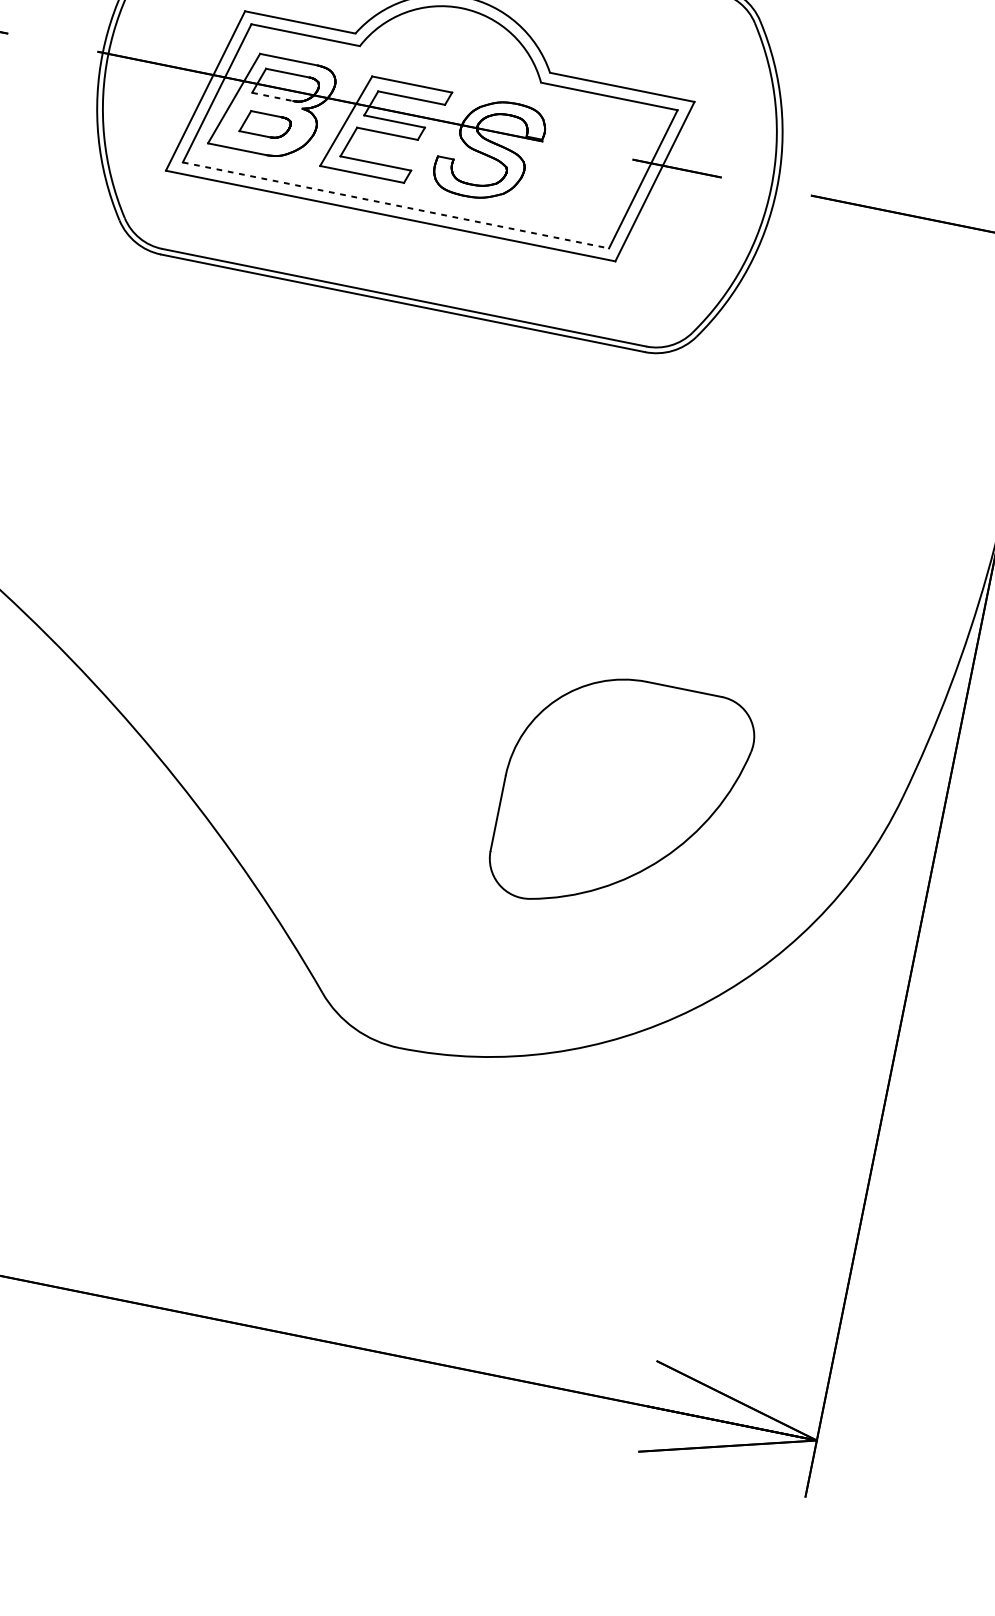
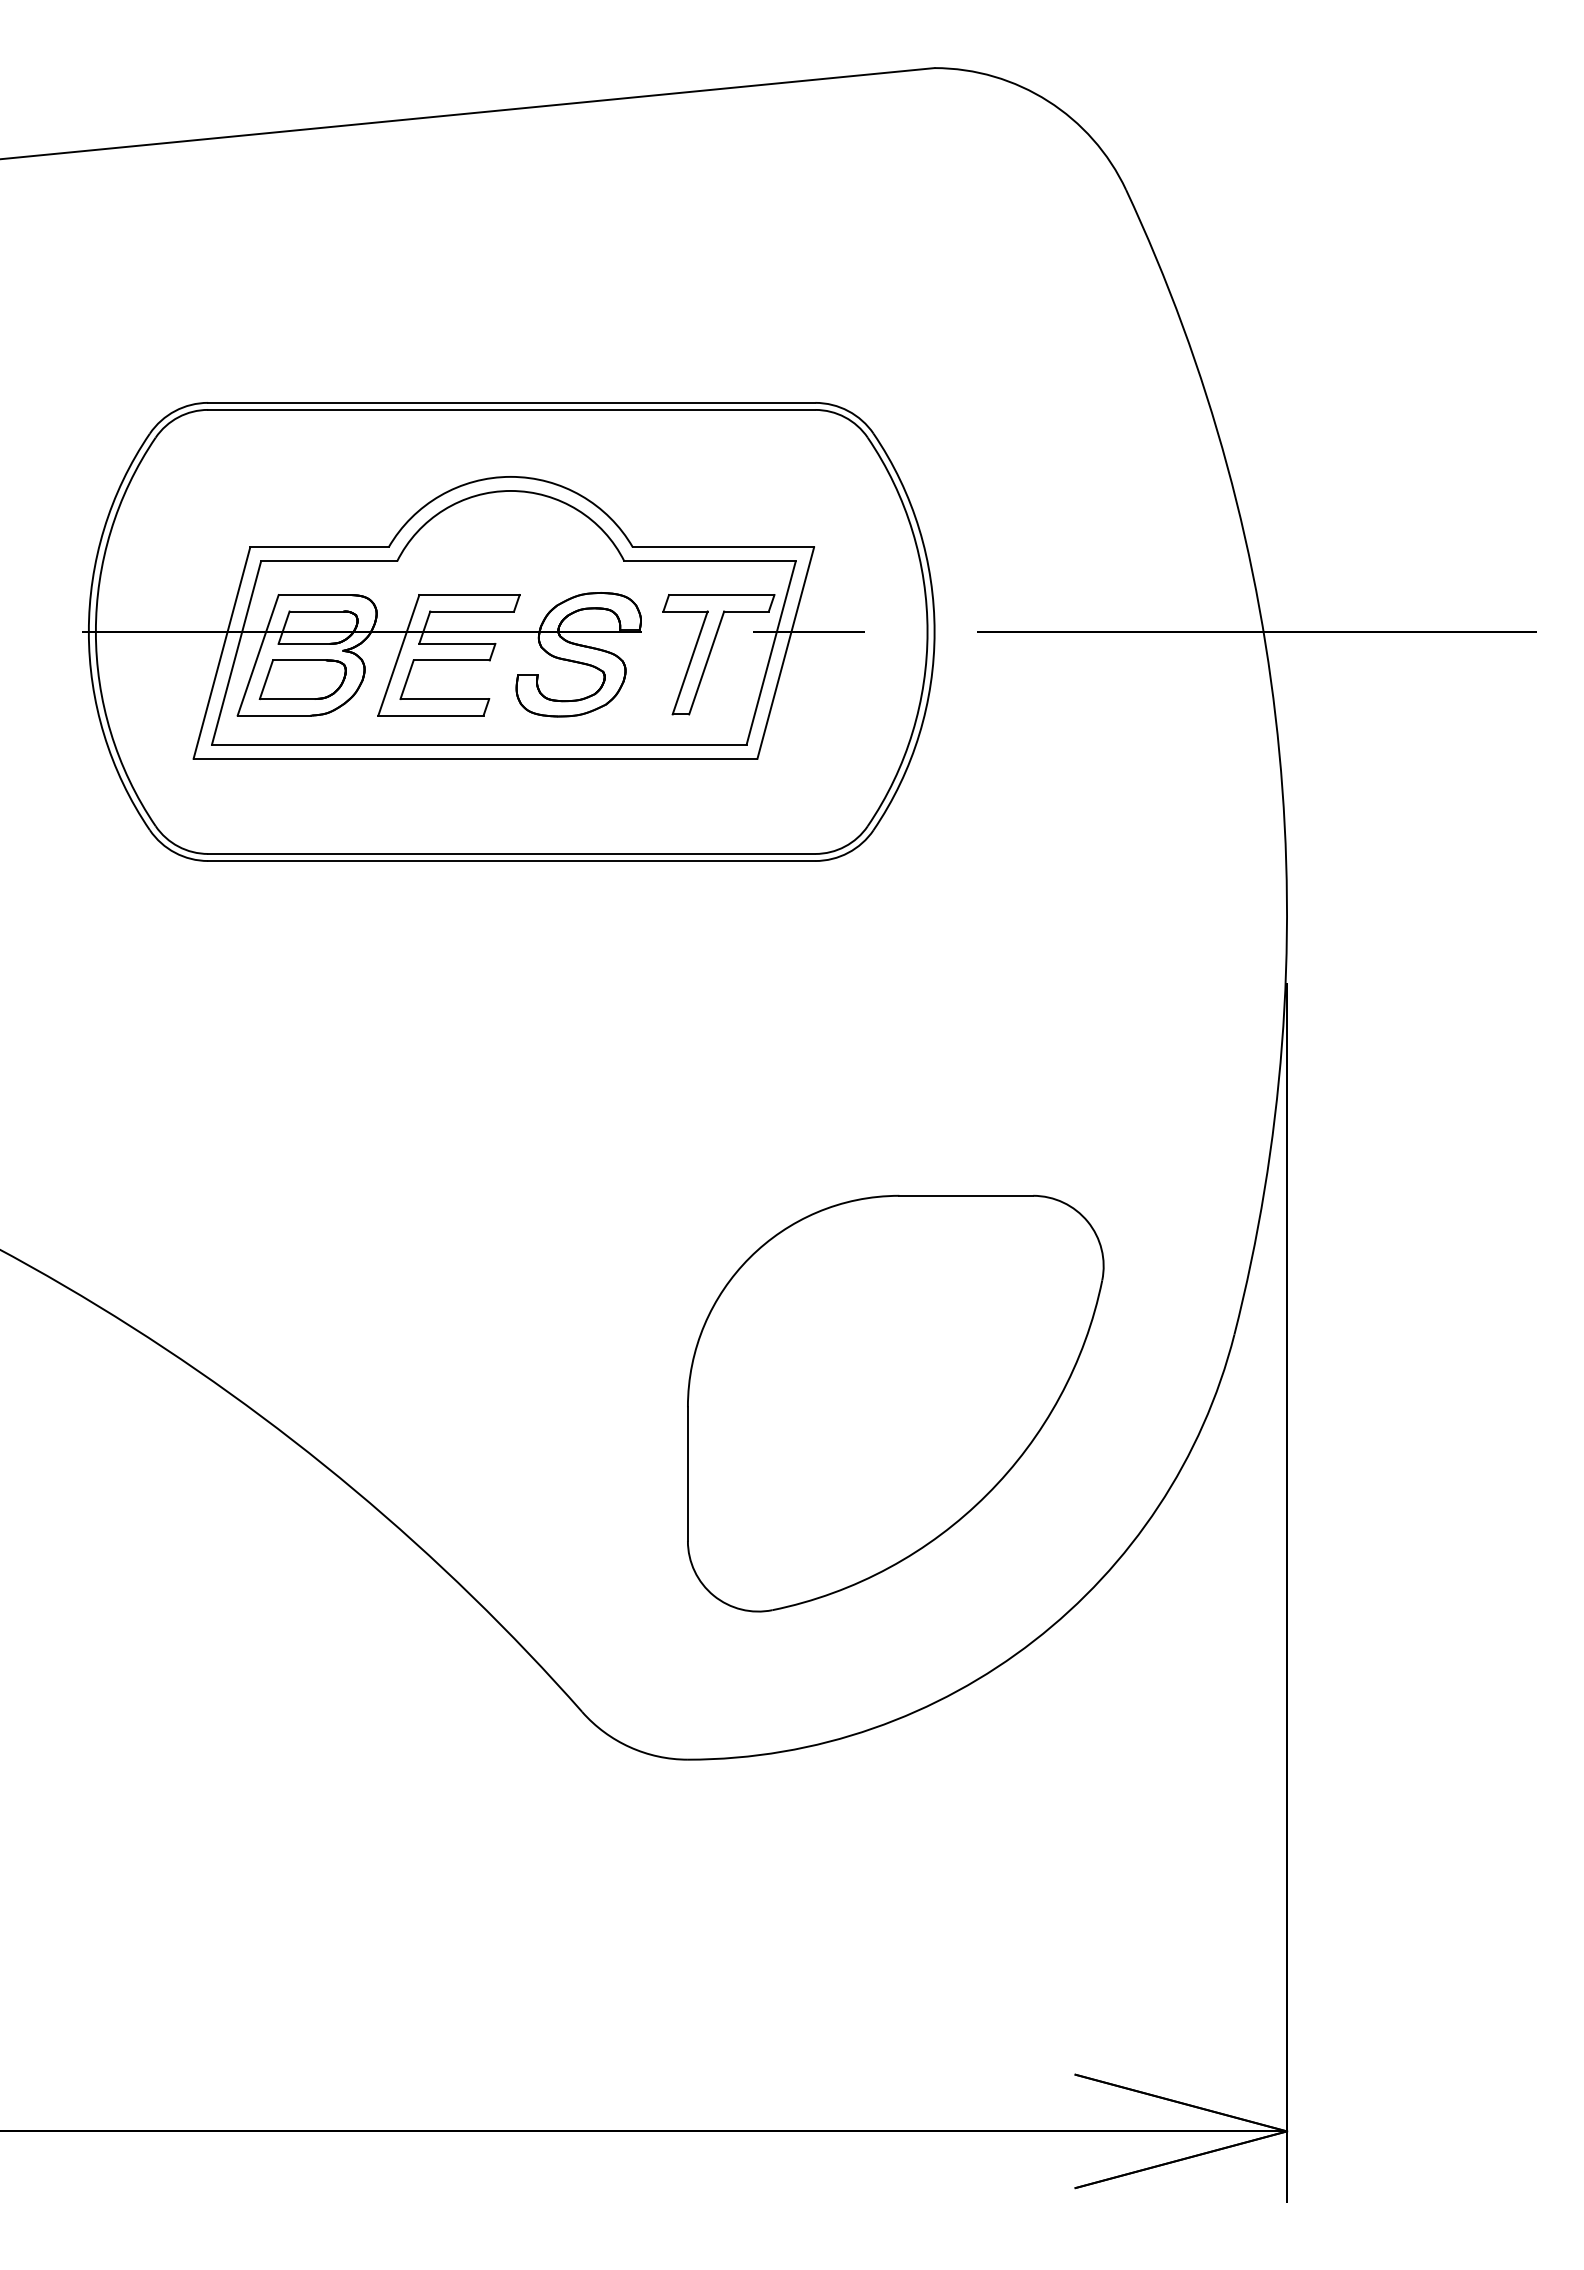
line: (272, 96) -> (304, 643), dashed -> solid
part: (265, 125) -> (302, 679), size x1.43
part: (595, 169) -> (711, 652), added
line: (396, 205) -> (479, 744), dashed -> solid
part: (621, 797) -> (895, 1403), size x1.43

